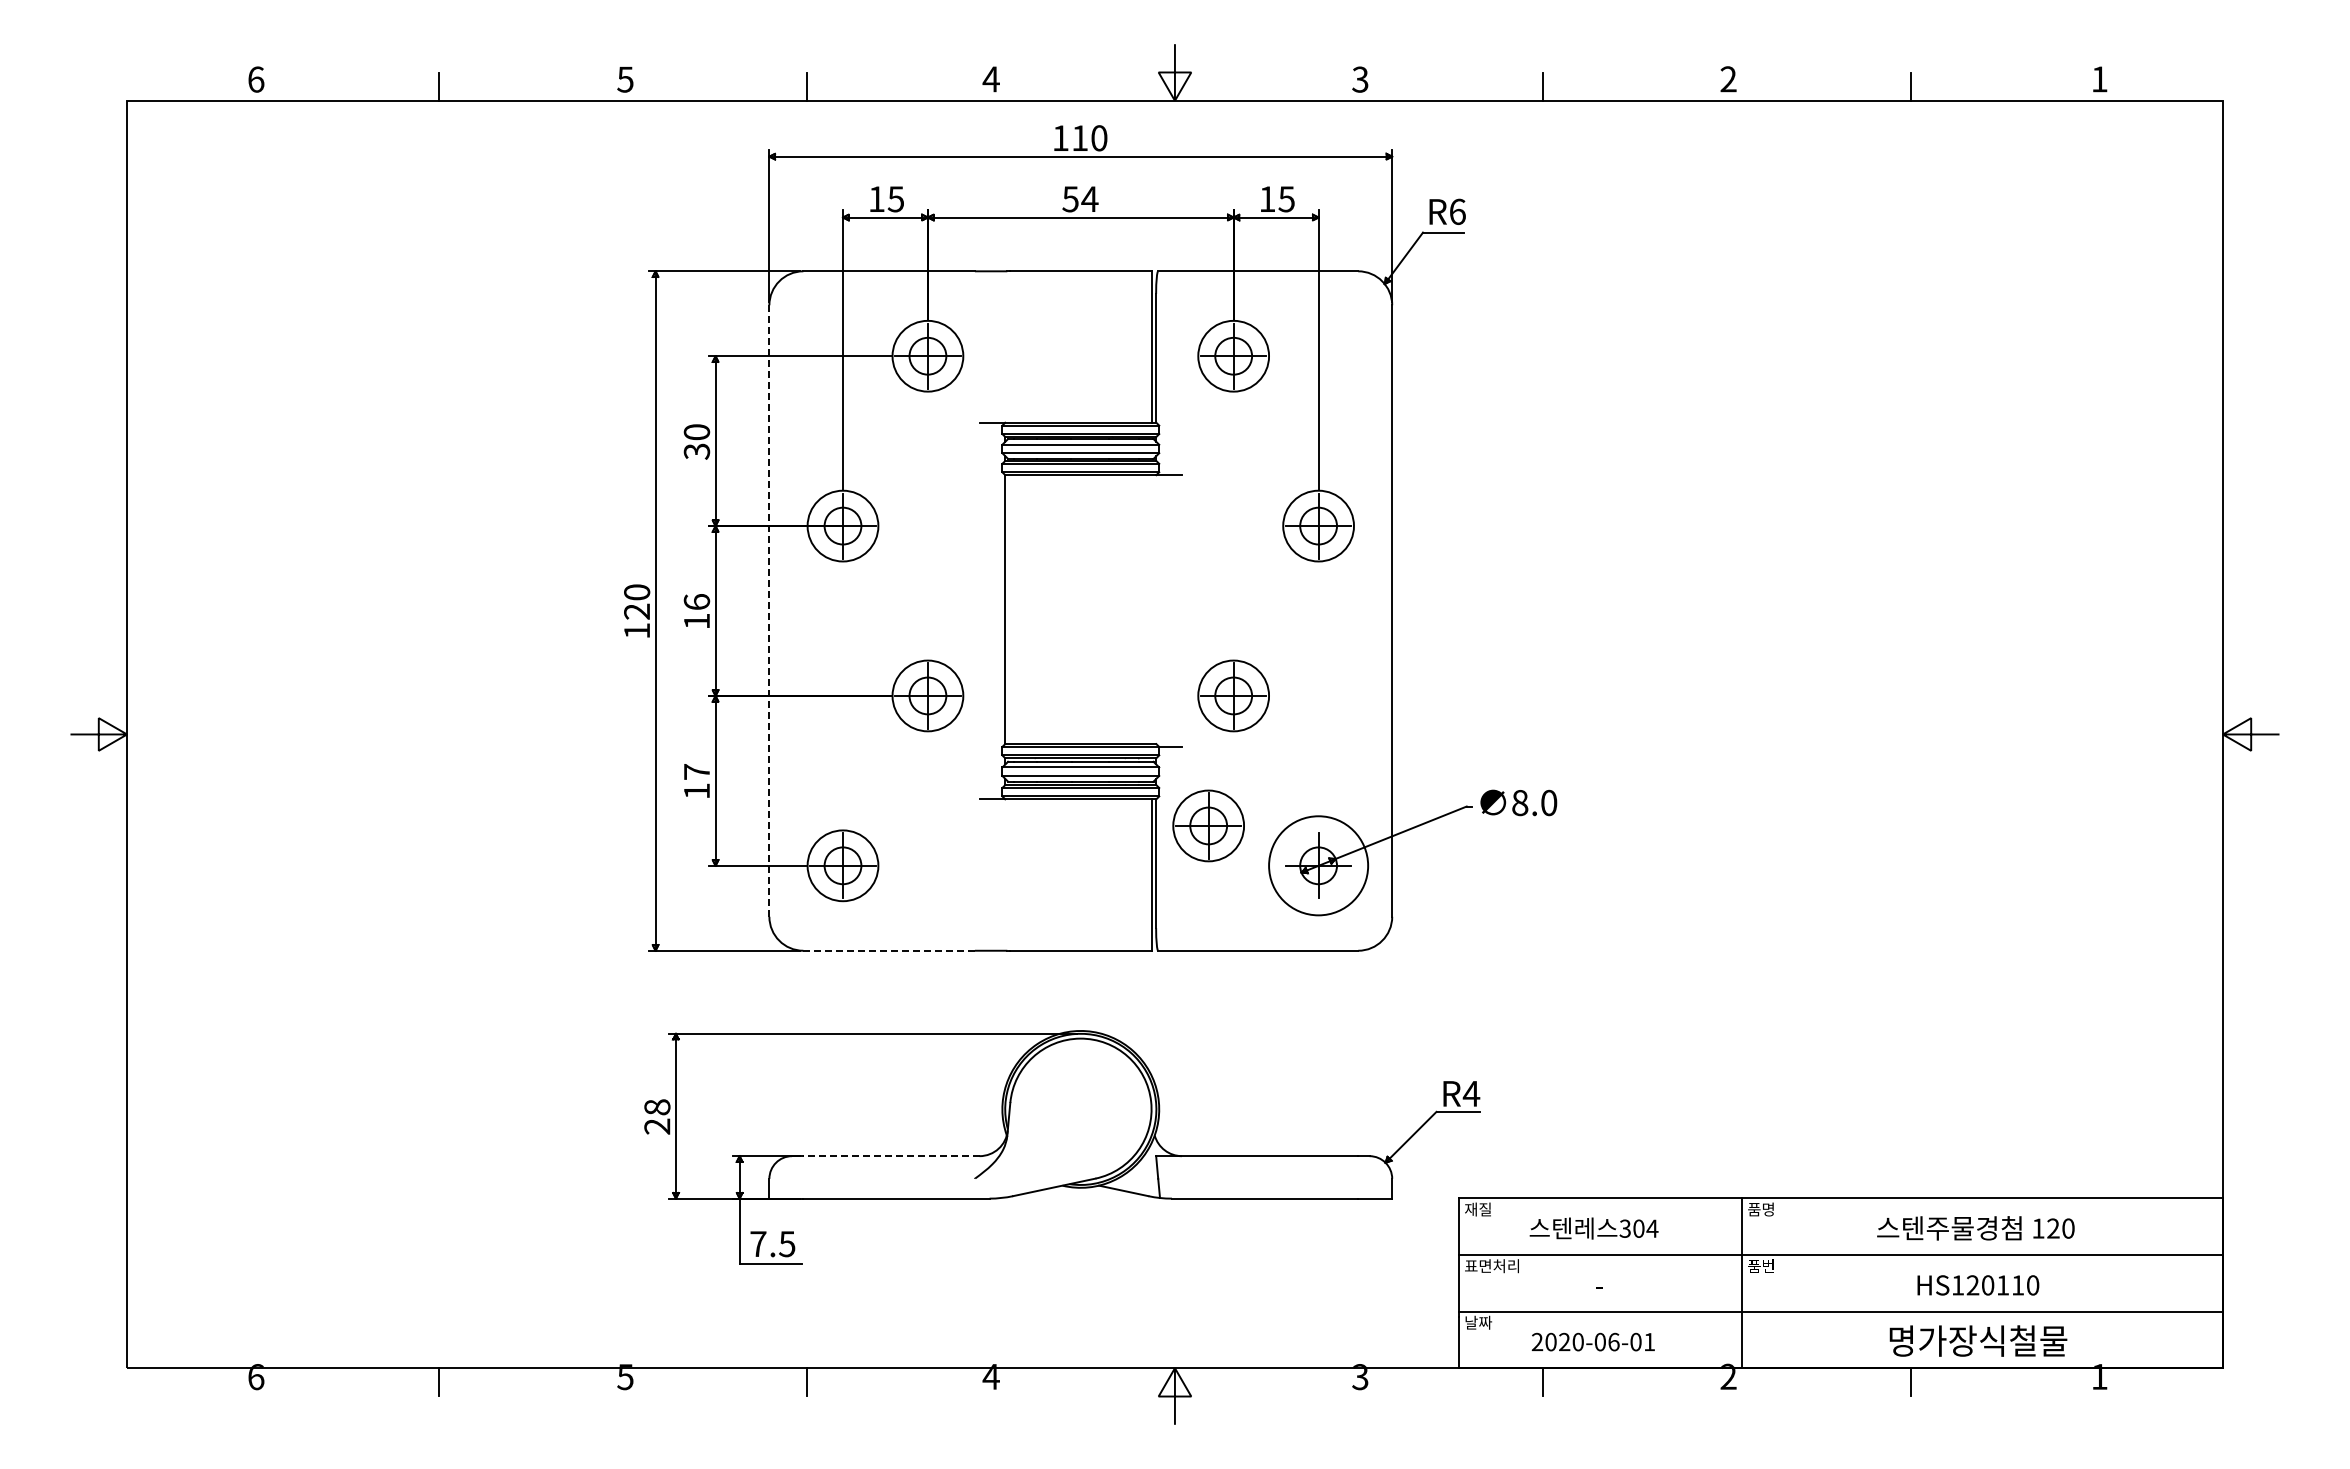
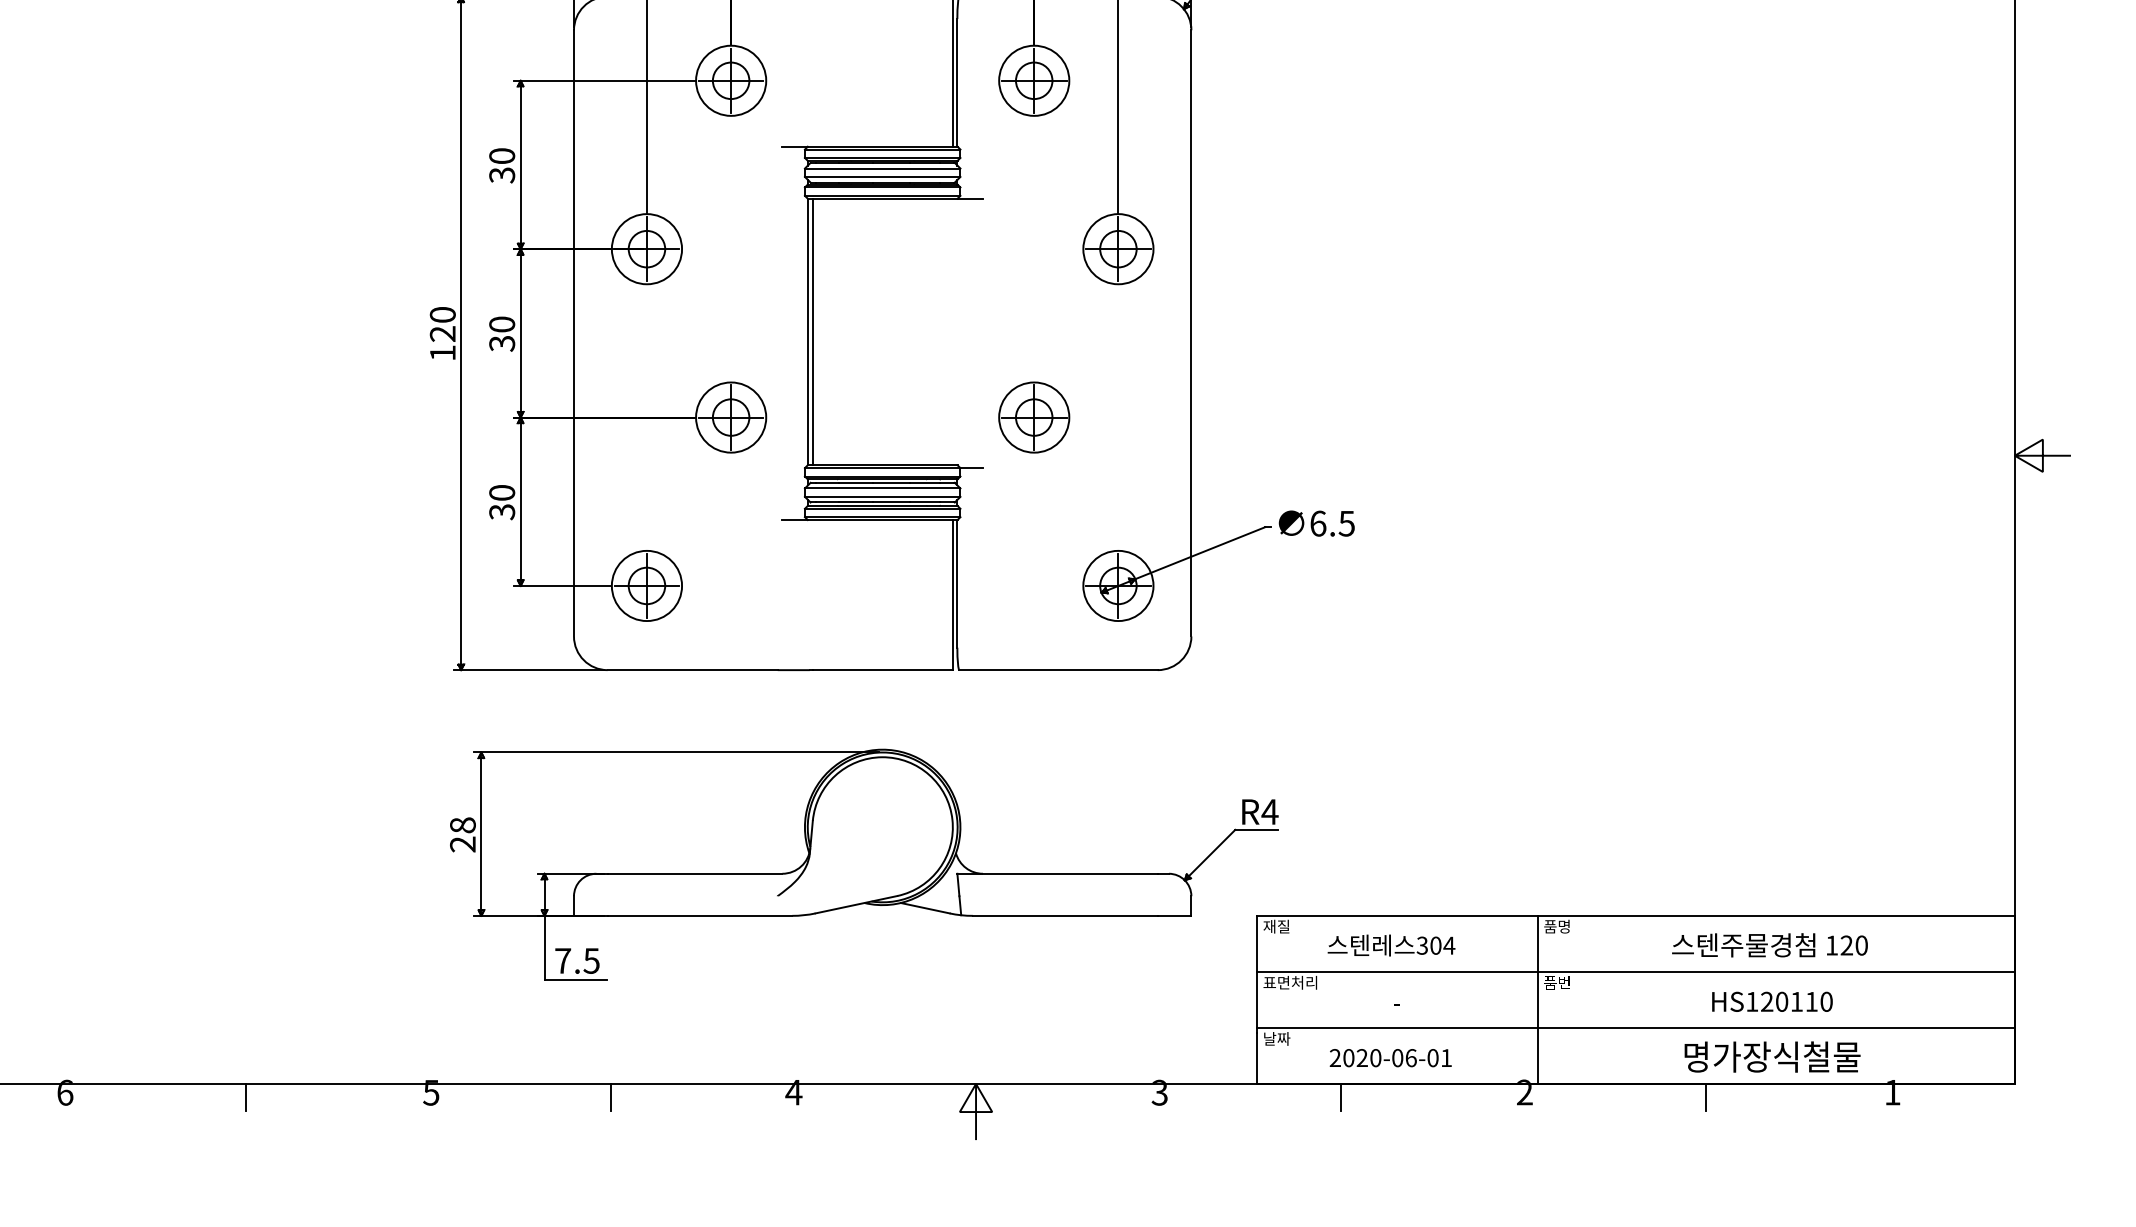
line: (1010, 609) -> (812, 331), added
text: (696, 611) -> (501, 333), 16 -> 30
line: (769, 611) -> (574, 333), dashed -> solid
text: (696, 781) -> (501, 502), 17 -> 30
text: (1534, 802) -> (1332, 523), 8.0 -> 6.5
part: (1208, 825) -> (1009, 545), removed
circle: (1318, 865) -> (1118, 585), size x0.71
line: (889, 950) -> (693, 669), dashed -> solid
line: (890, 1156) -> (694, 874), dashed -> solid

